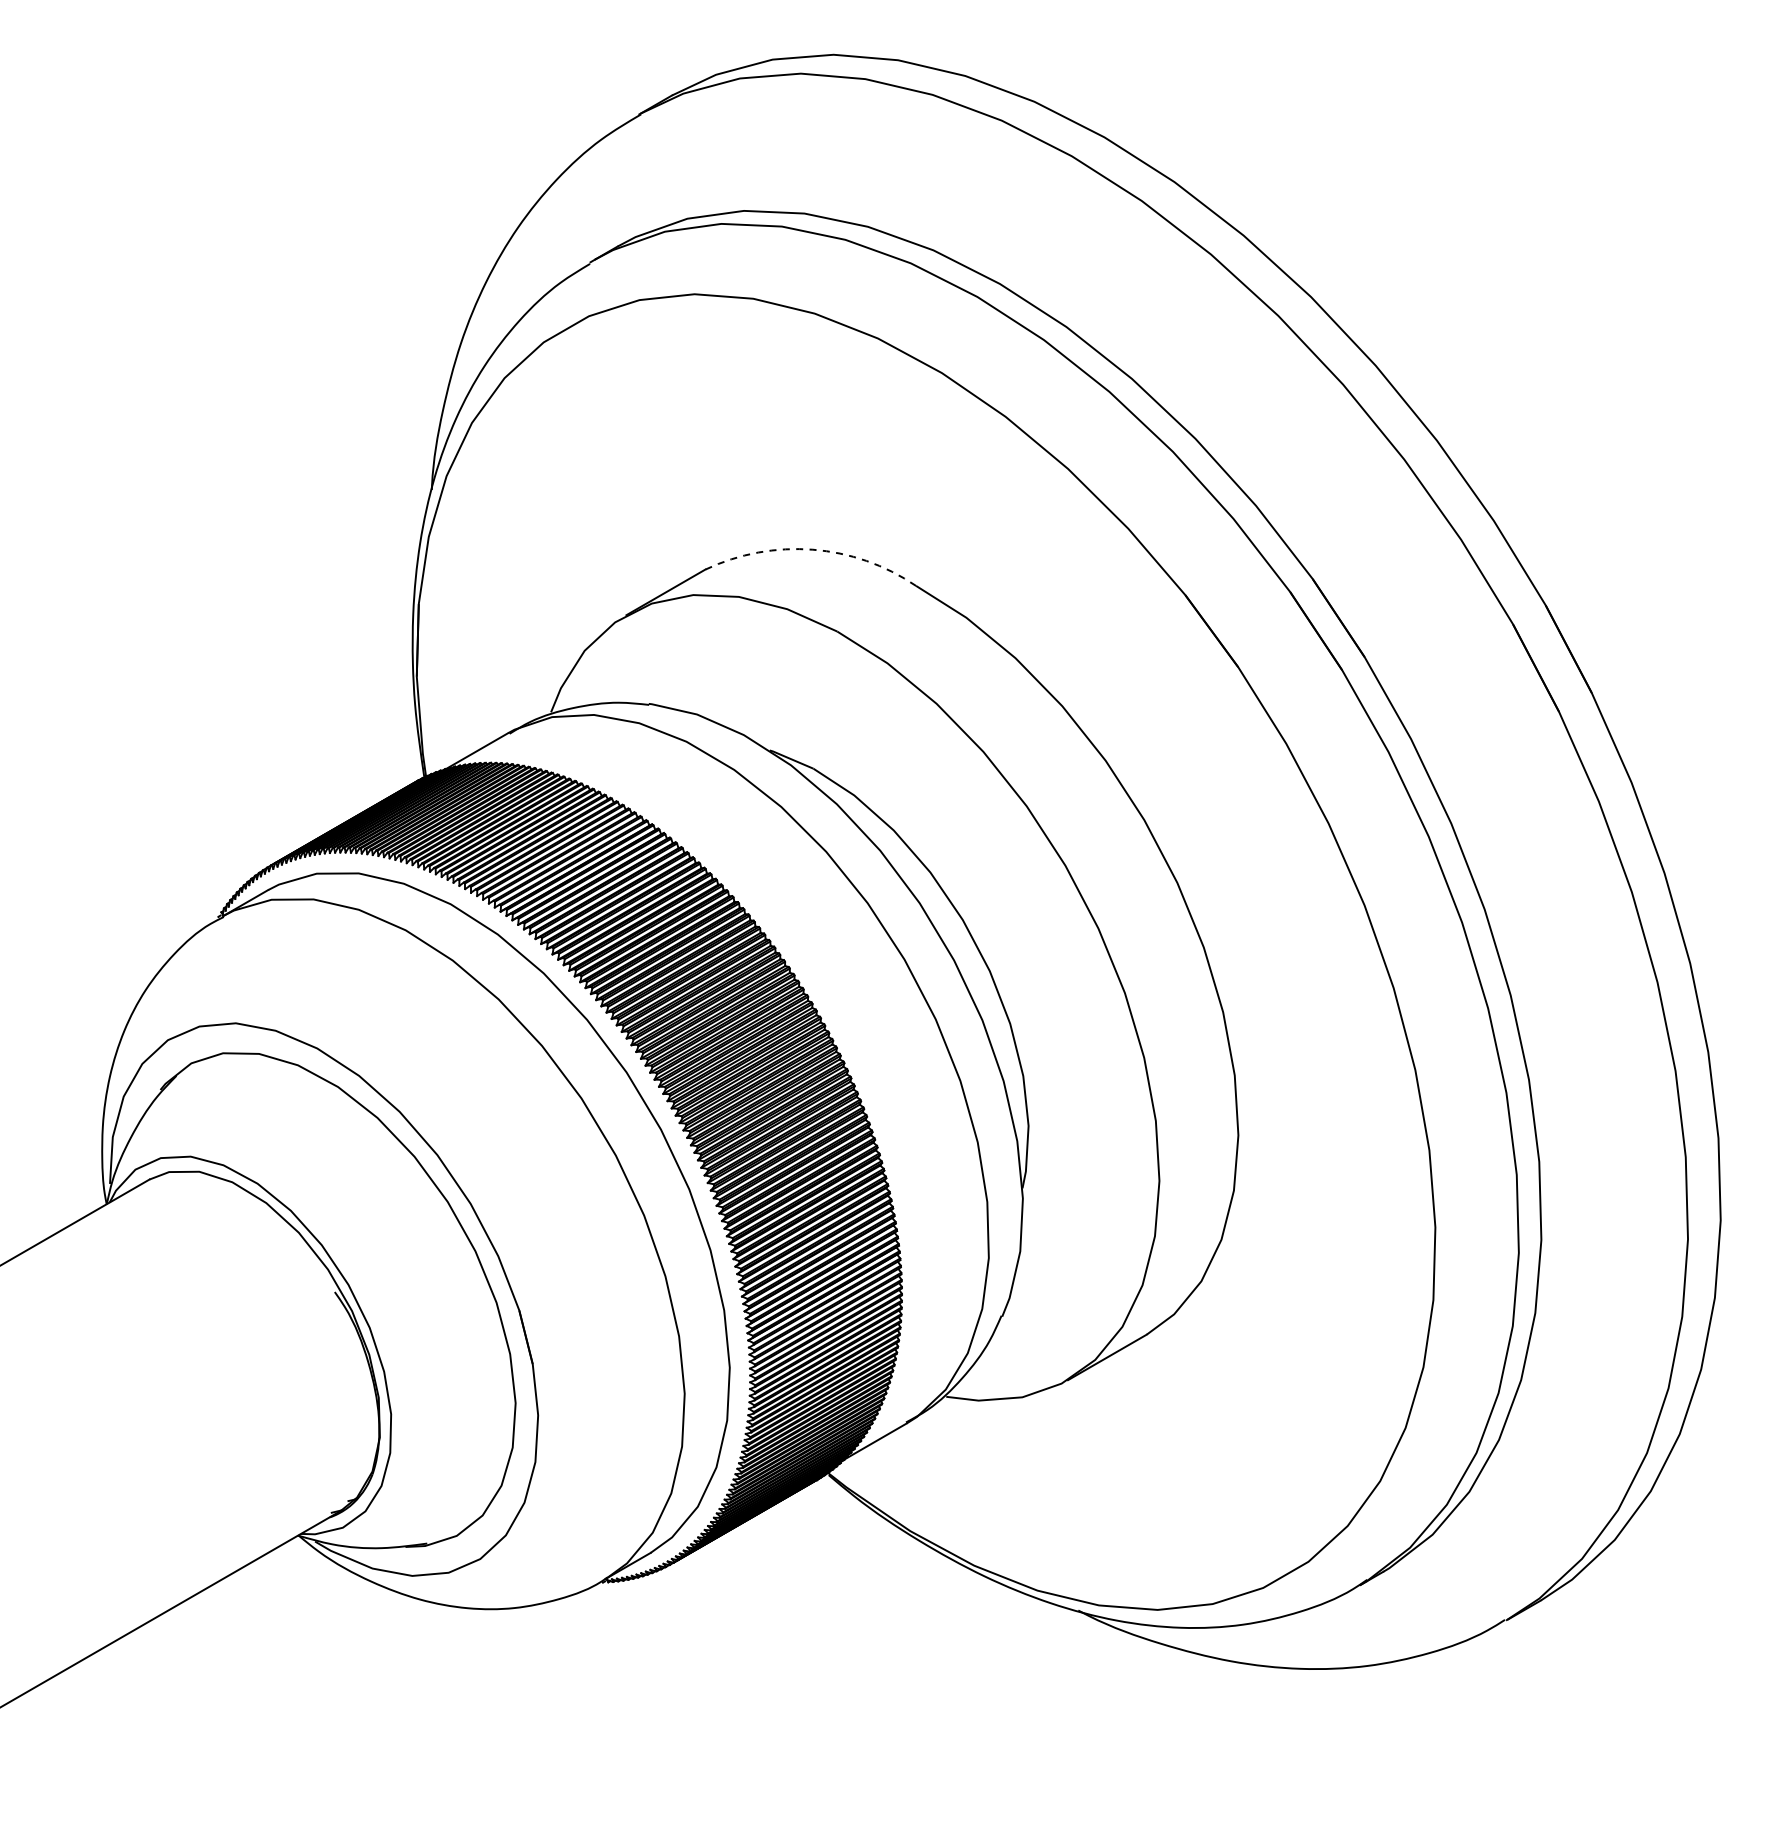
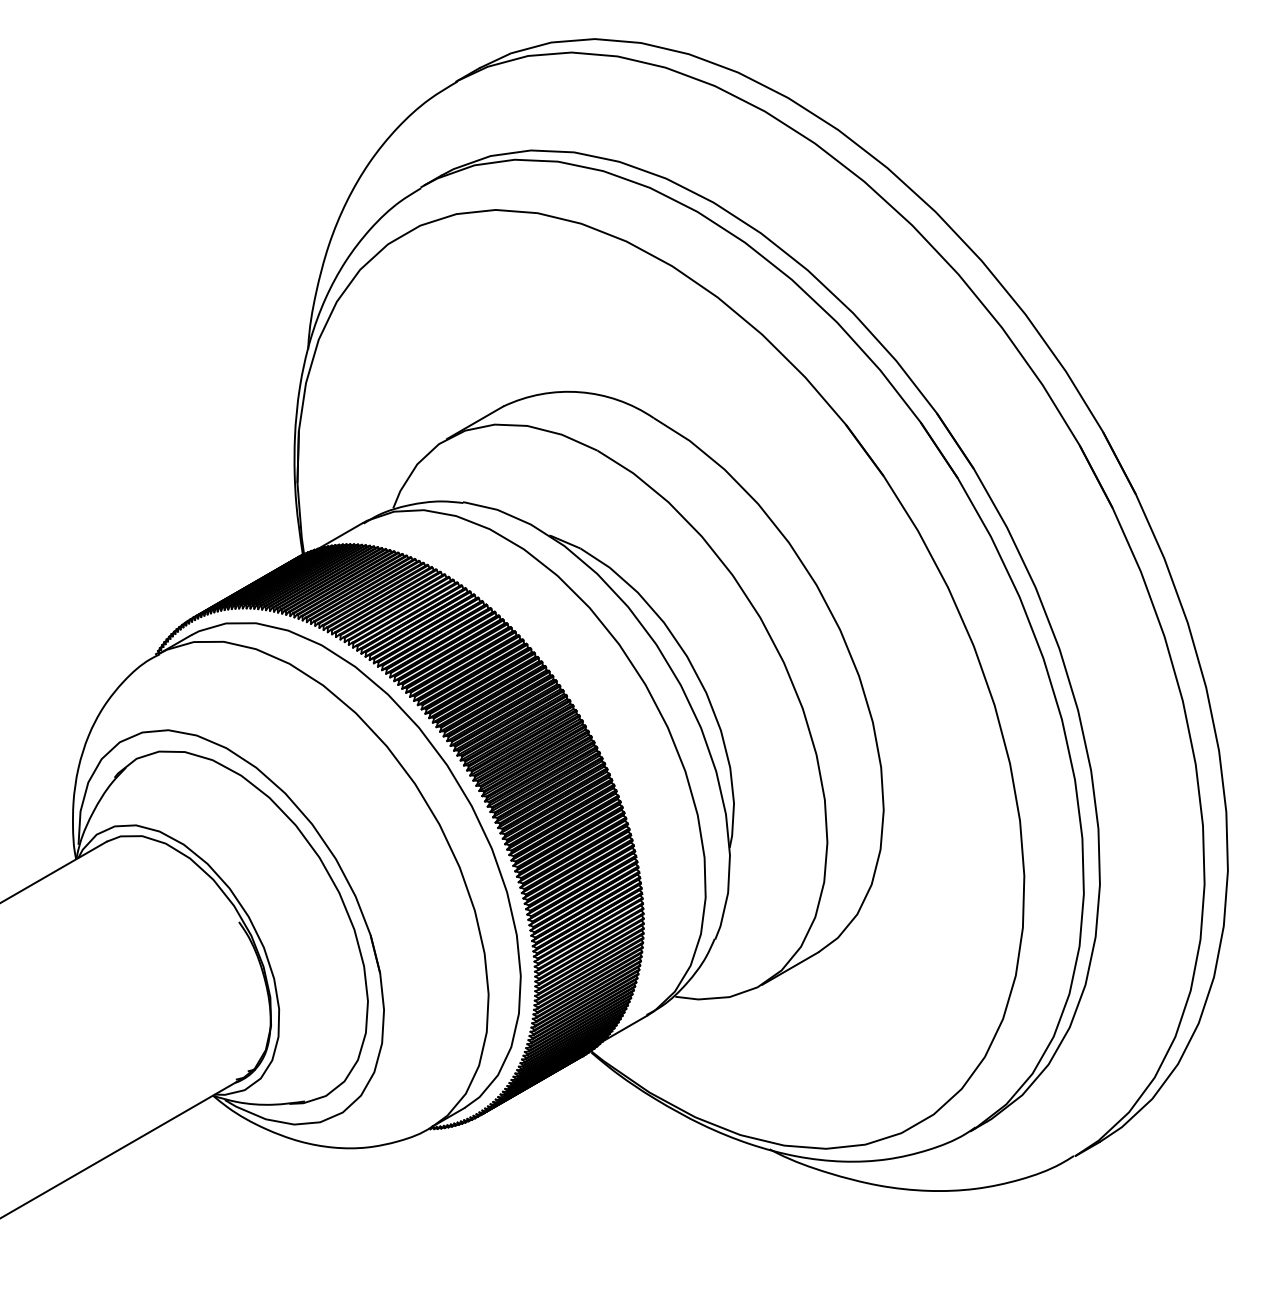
arc: (812, 549) -> (579, 392), dashed -> solid

